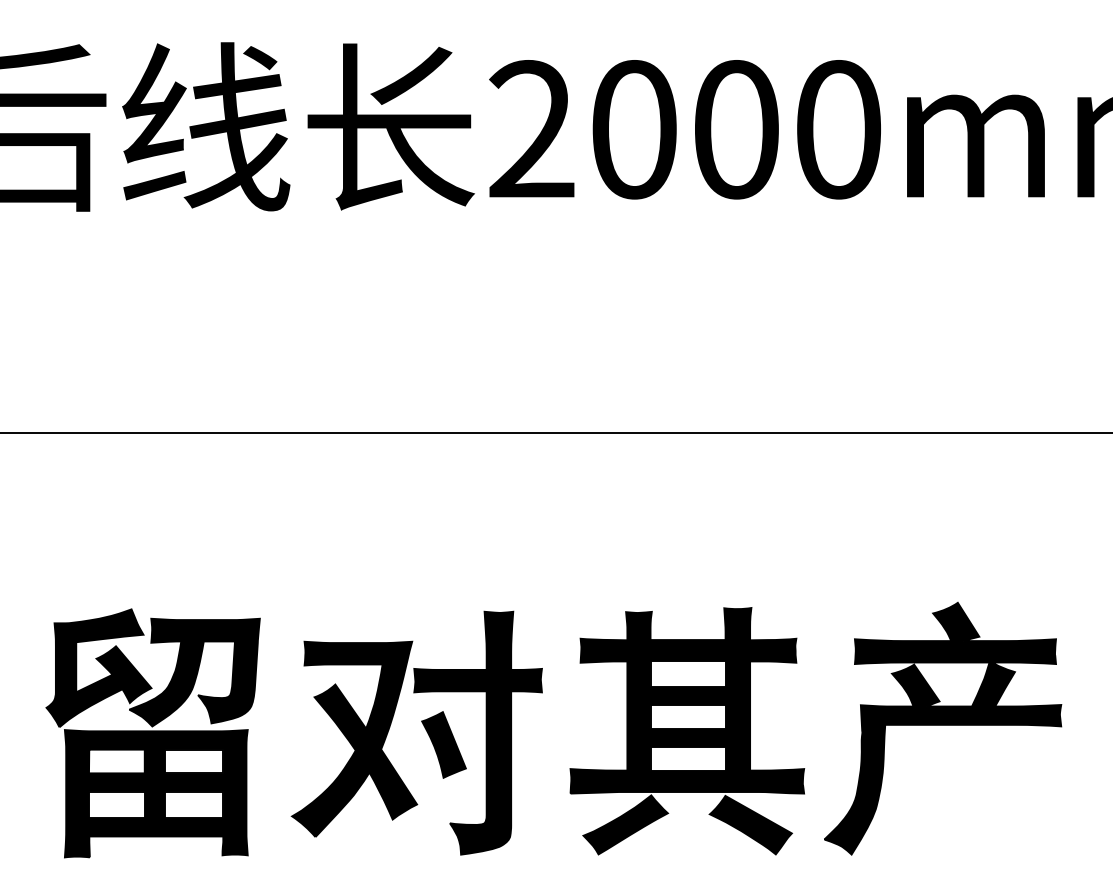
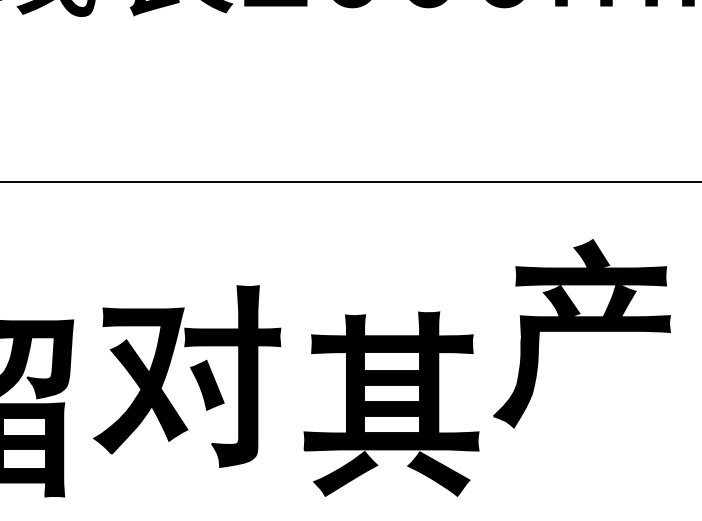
part: (424, 728) -> (192, 373), moved
part: (943, 728) -> (582, 333), moved

